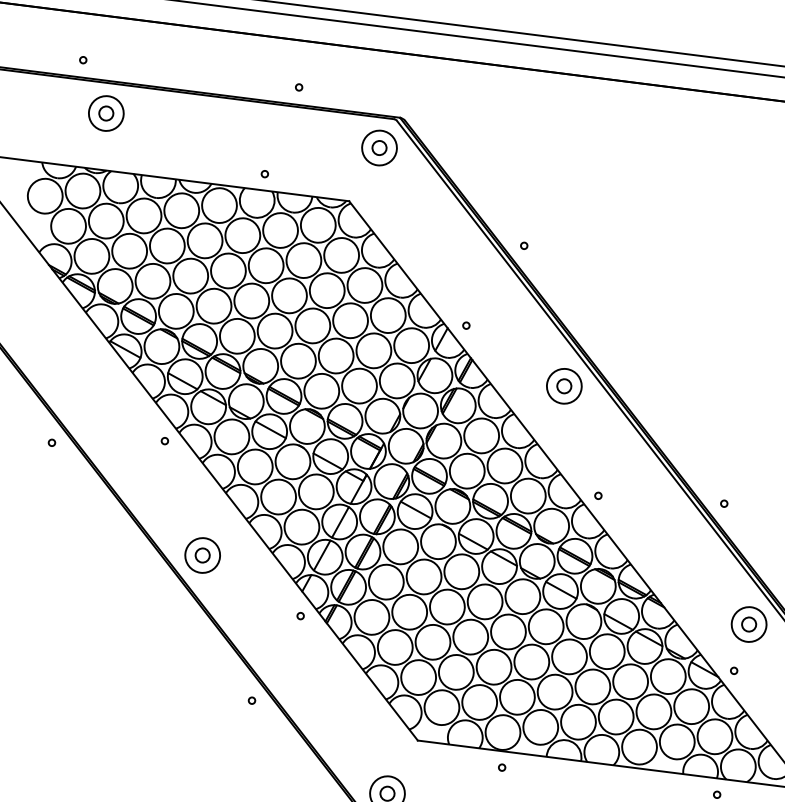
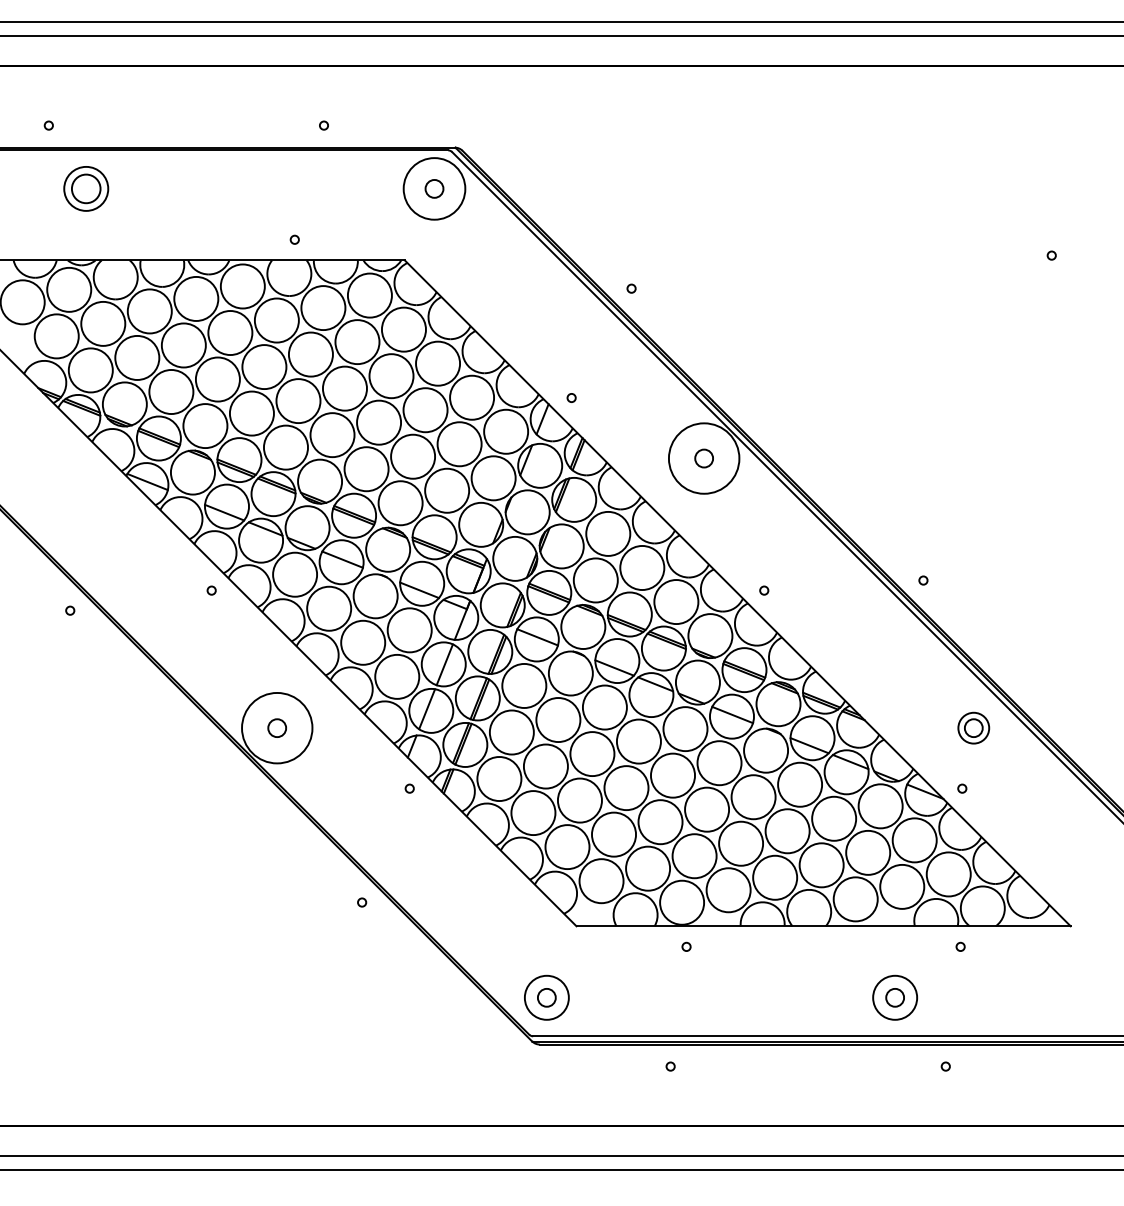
circle: (106, 113) -> (86, 188), size x1.6
circle: (379, 147) -> (434, 188), size x1.4
circle: (564, 386) -> (704, 458), size x1.6
circle: (202, 555) -> (277, 728), size x1.6
circle: (748, 624) -> (973, 728), size x0.7

